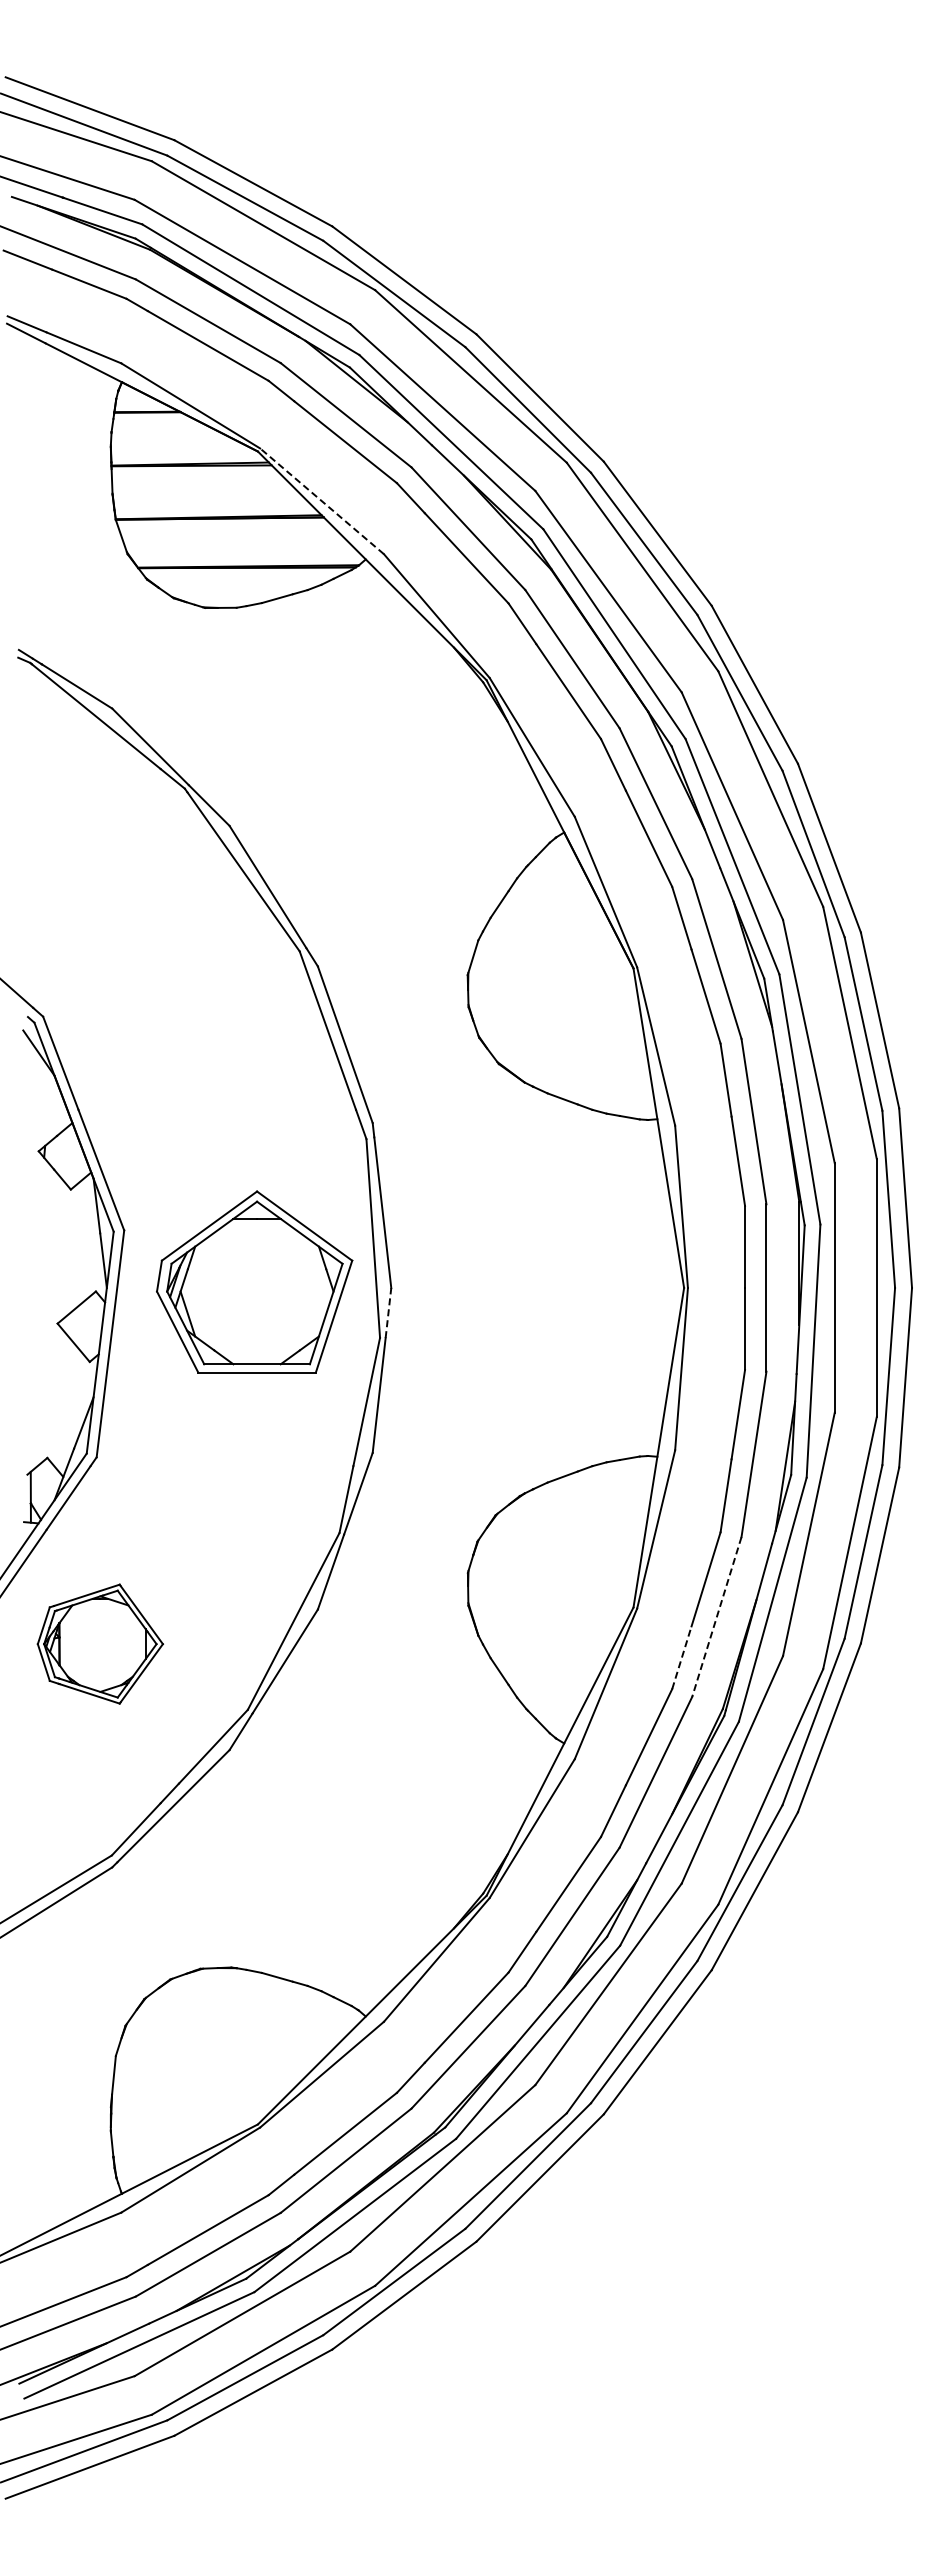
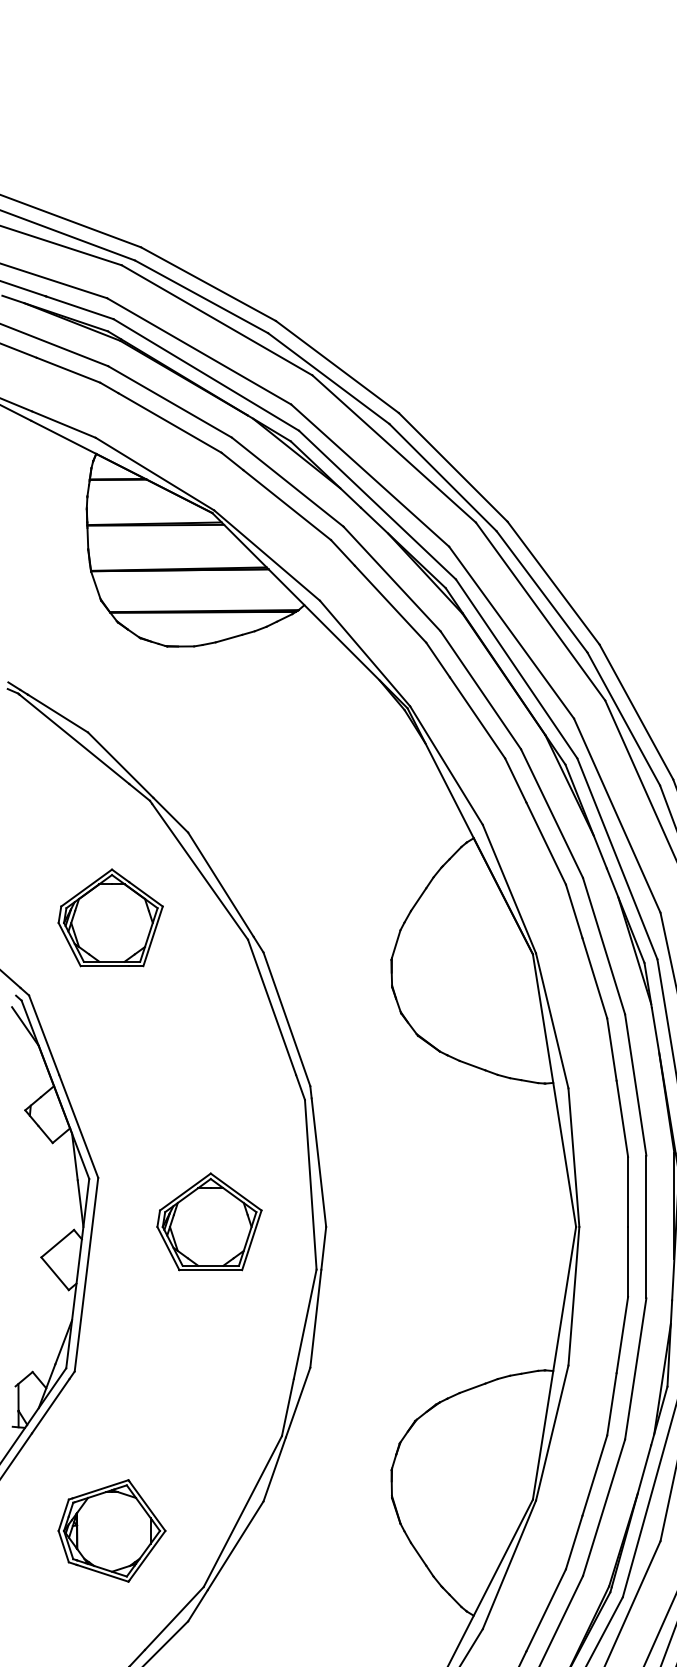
line: (321, 501) -> (266, 555), dashed -> solid
part: (138, 925) -> (110, 917), added
part: (254, 1281) -> (209, 1221), size x0.62
line: (388, 1312) -> (323, 1247), dashed -> solid
line: (716, 1617) -> (603, 1508), dashed -> solid
part: (99, 1643) -> (111, 1530), moved
line: (681, 1657) -> (573, 1542), dashed -> solid

